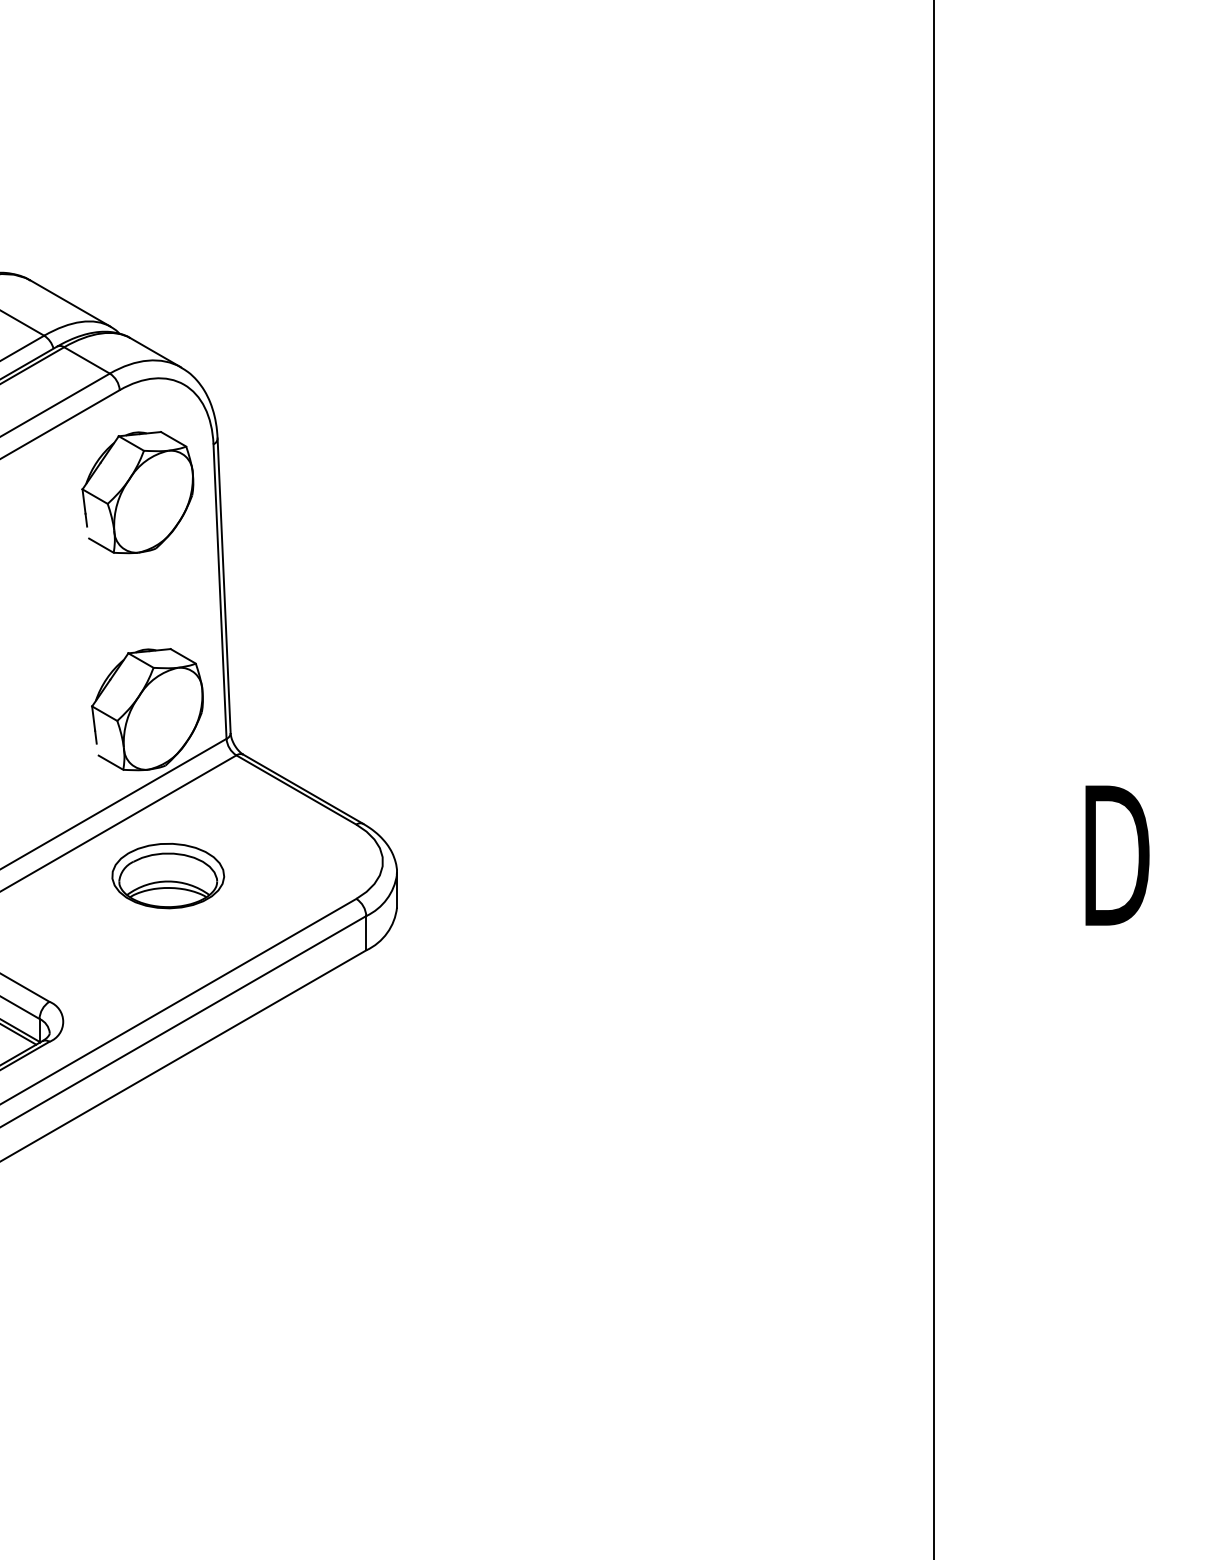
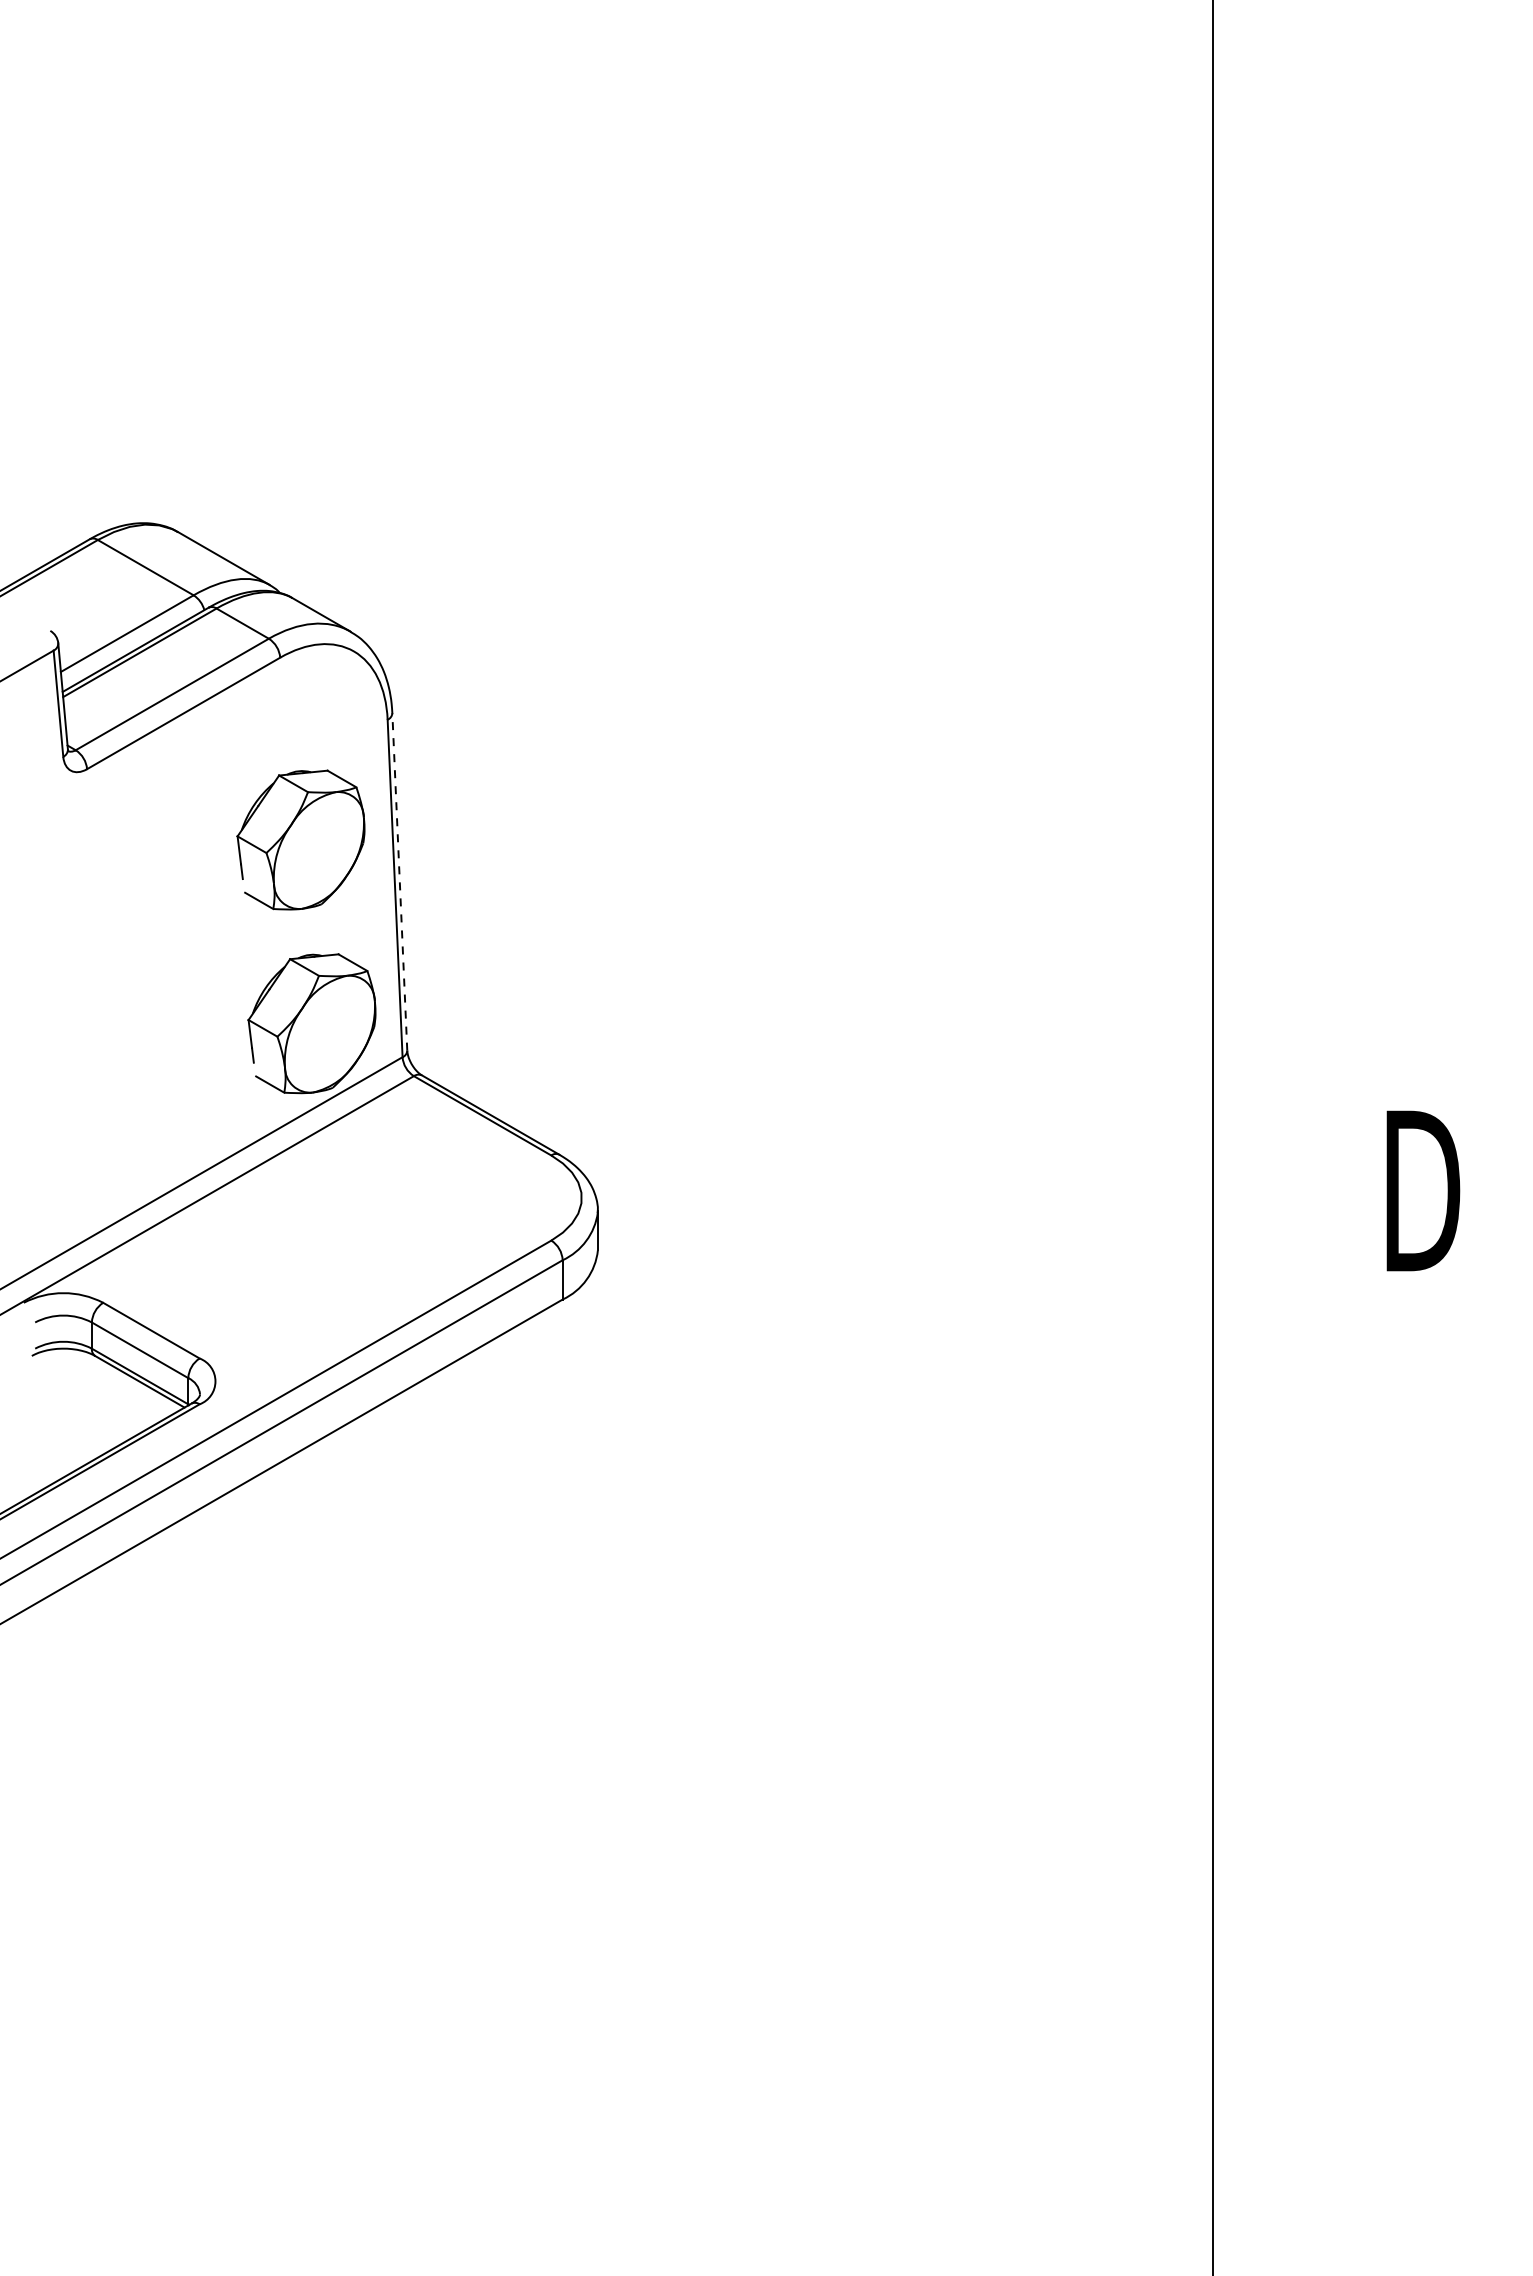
part: (137, 492) -> (300, 839), moved
line: (223, 585) -> (399, 881), solid -> dashed
part: (168, 876) -> (335, 1214), removed

